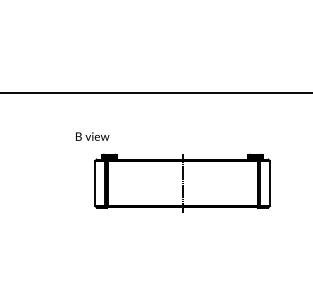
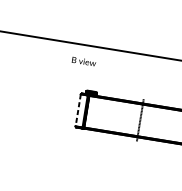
text: (92, 136) -> (83, 61), moved
line: (95, 184) -> (78, 111), solid -> dashed

